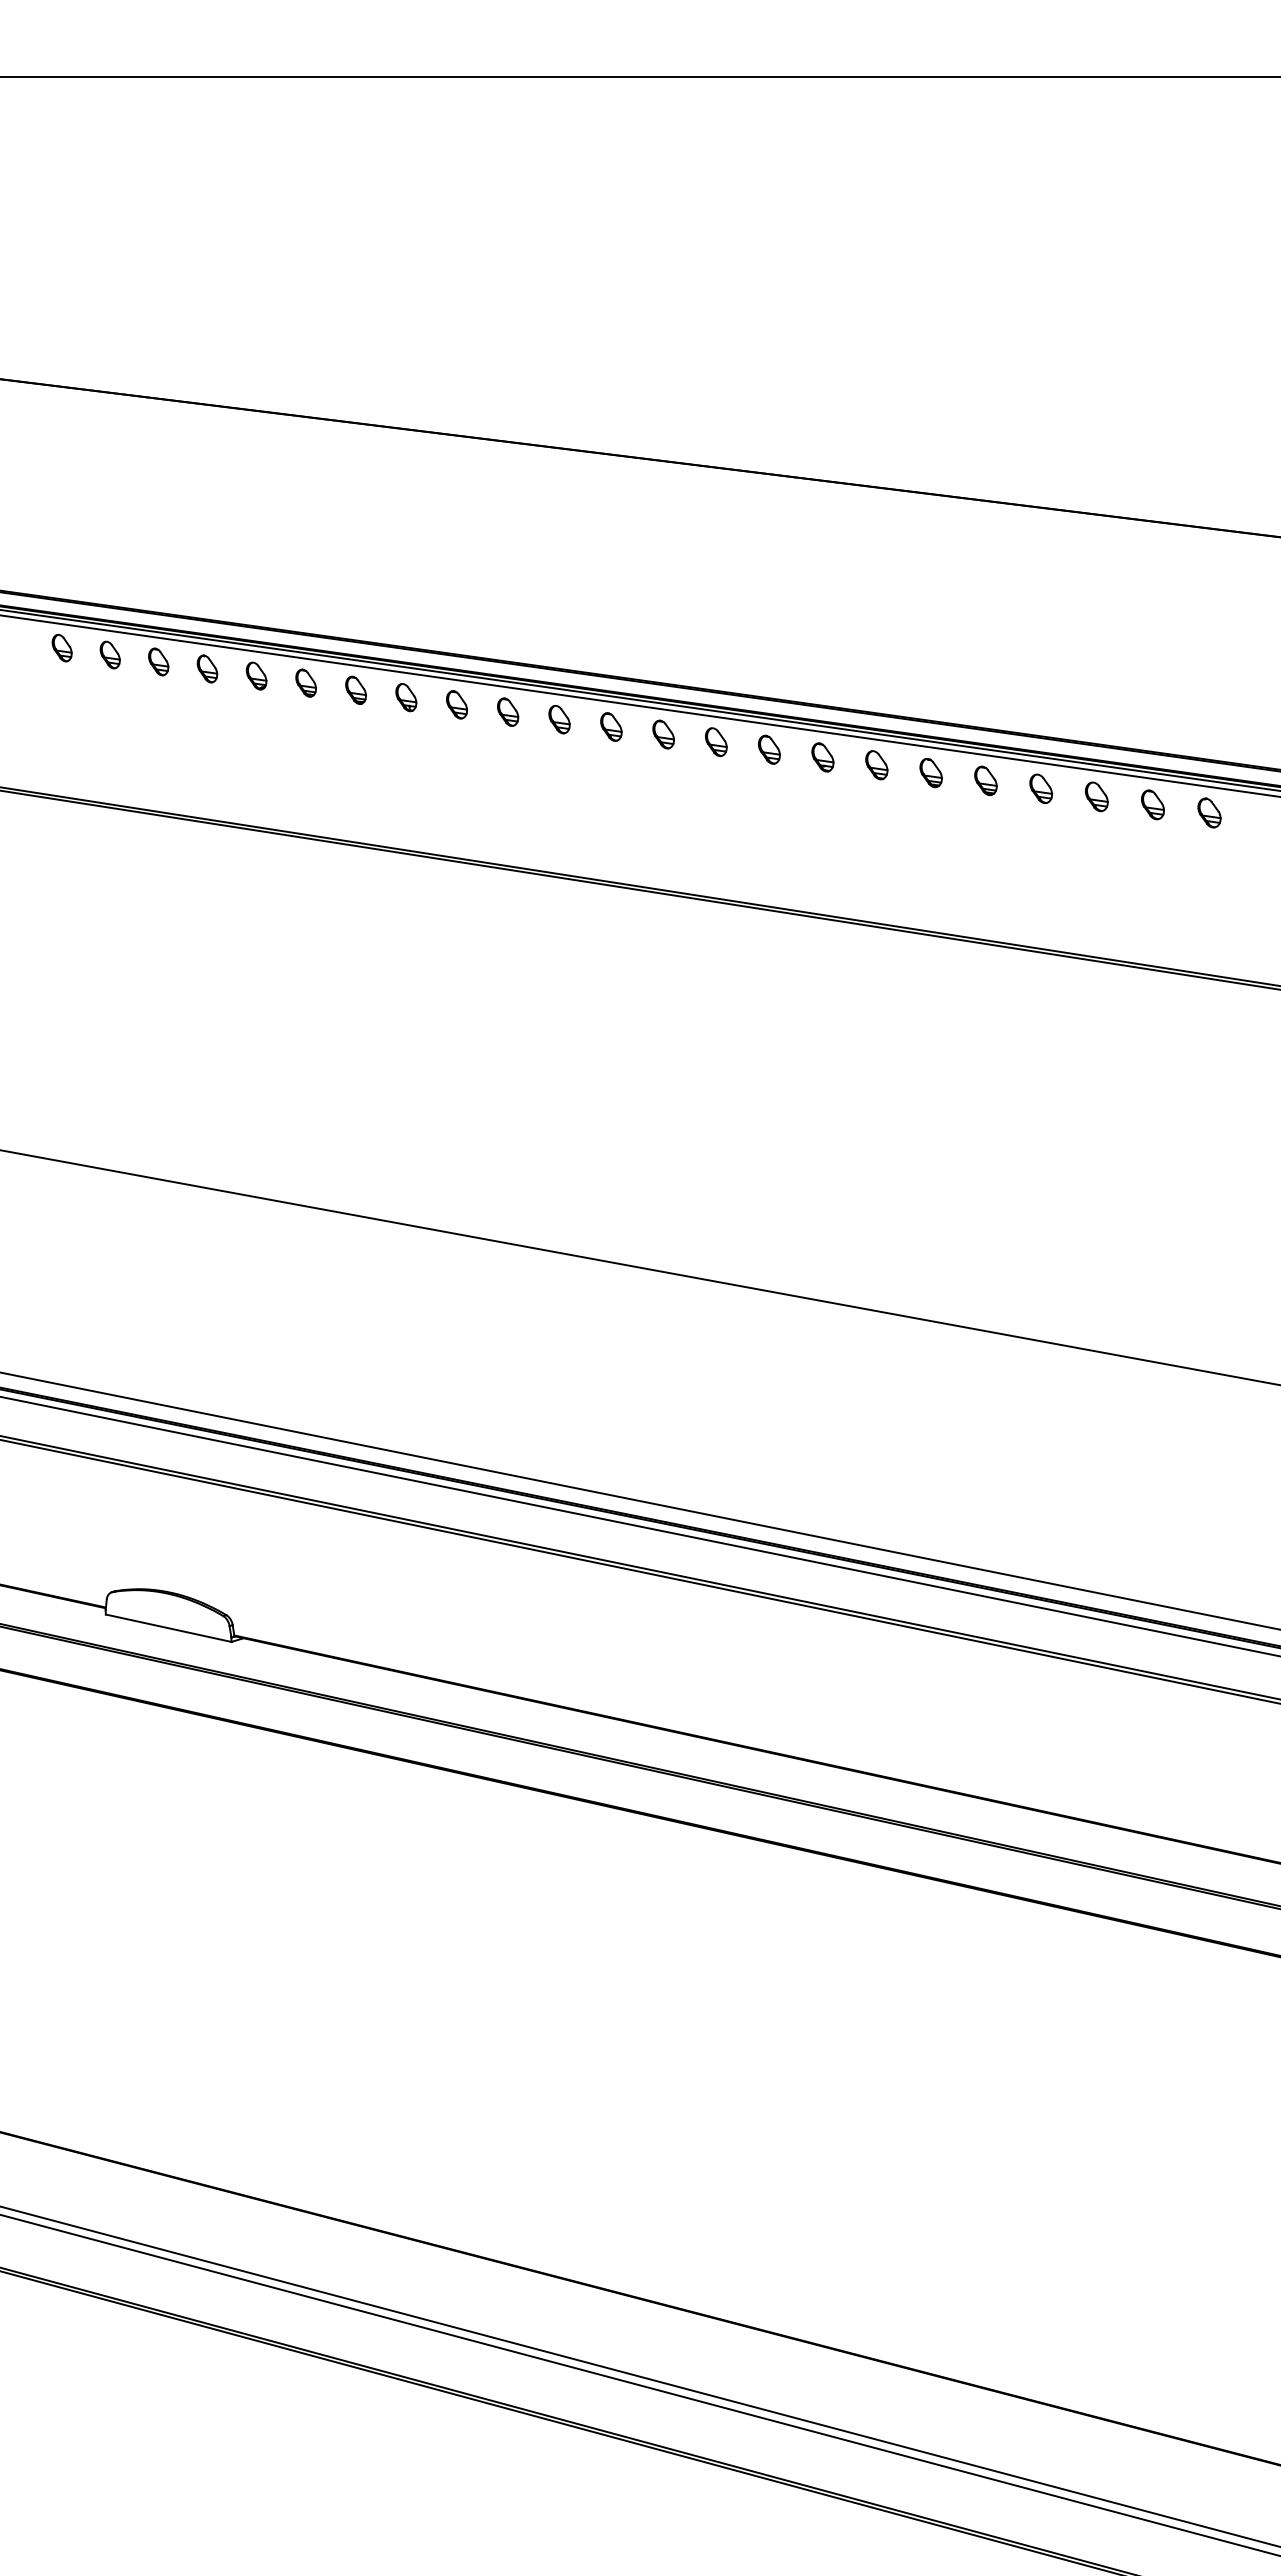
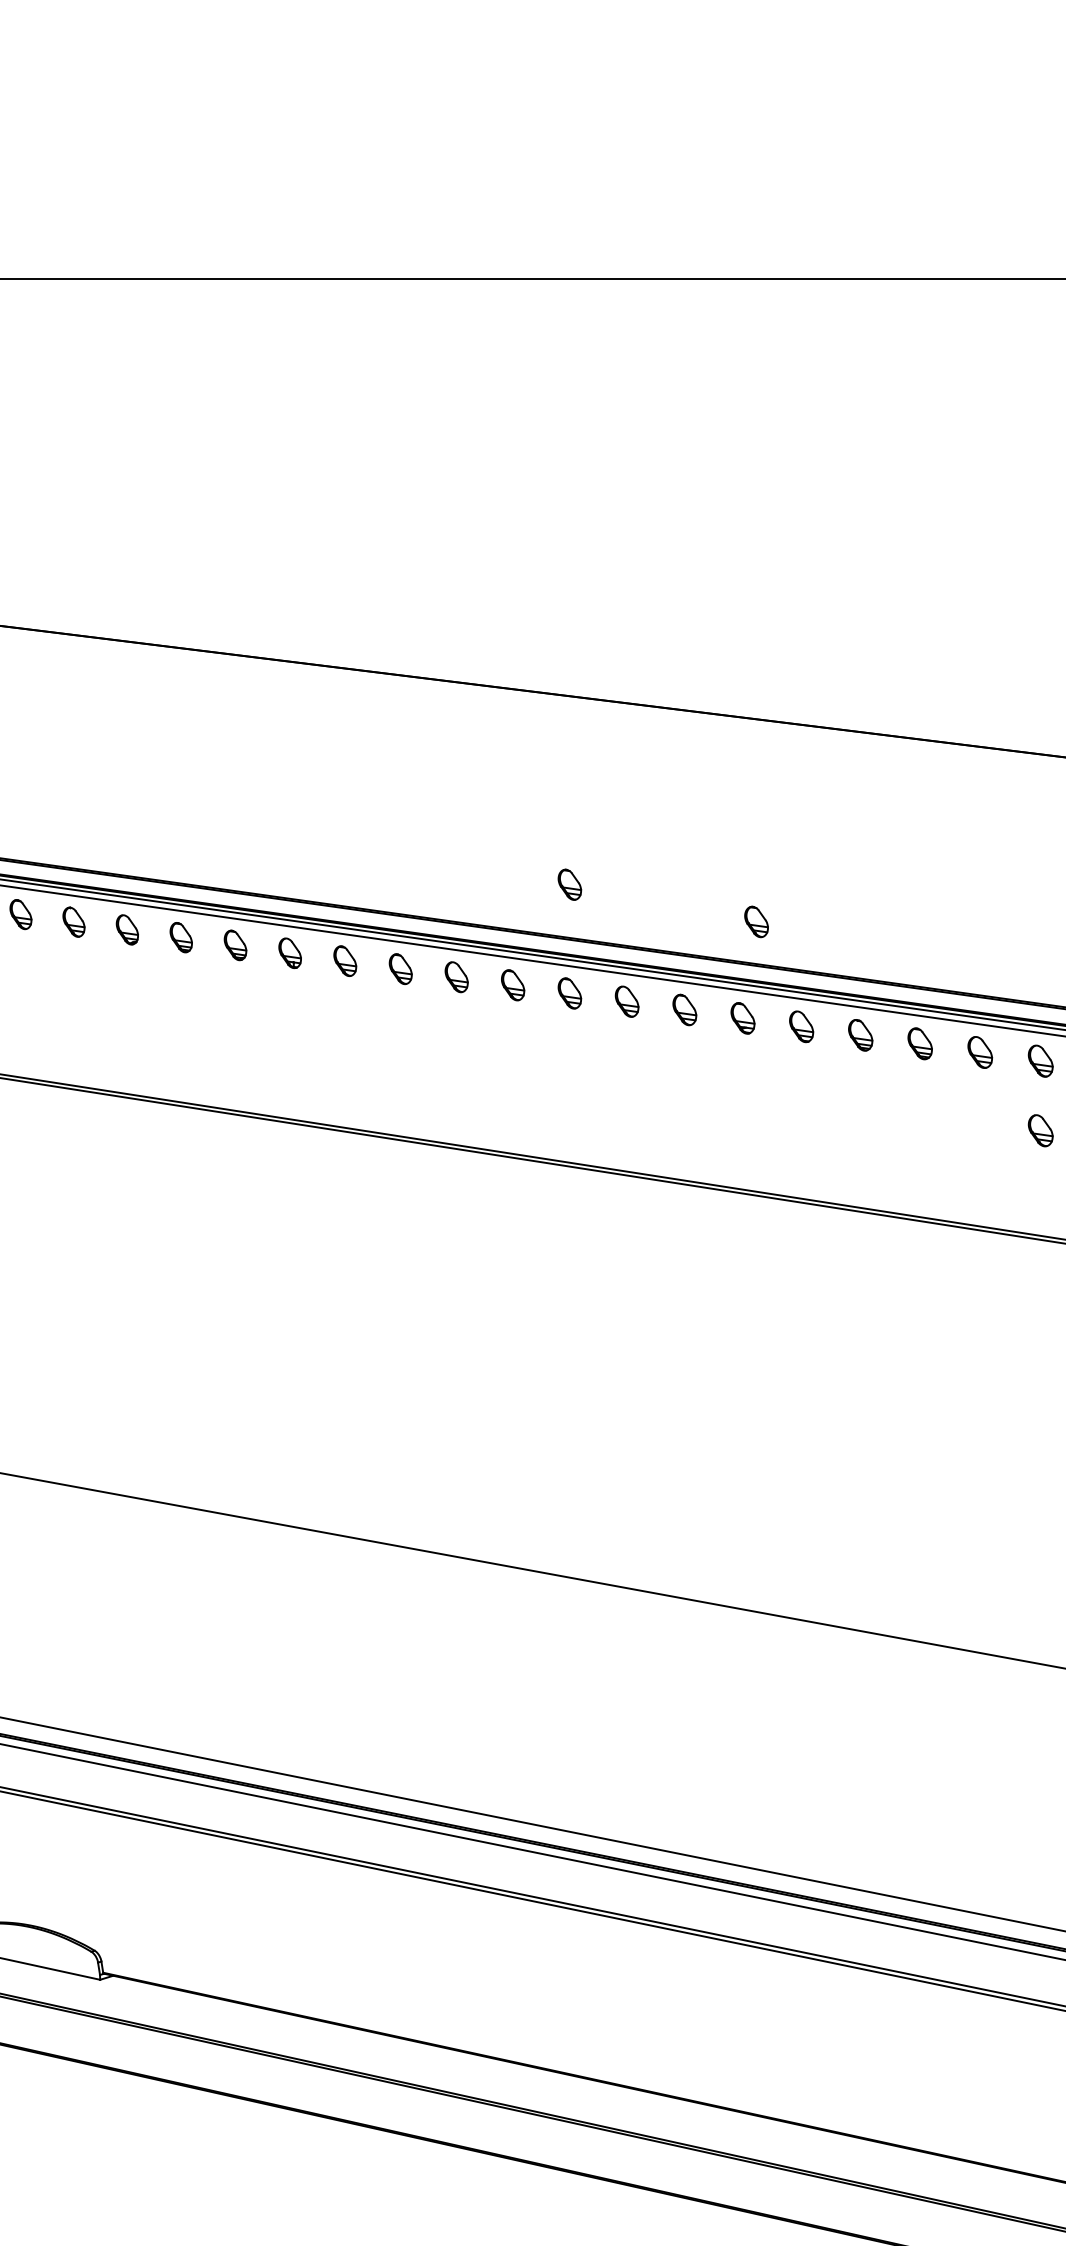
part: (663, 634) -> (569, 884), added
part: (835, 668) -> (756, 921), added
part: (1096, 860) -> (1040, 1130), added

